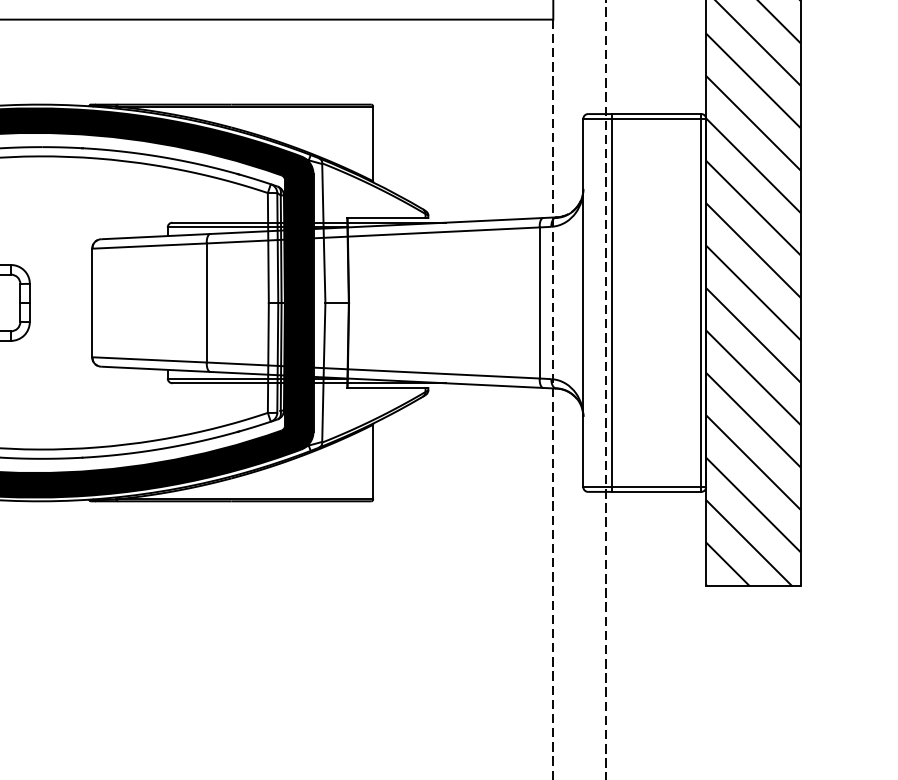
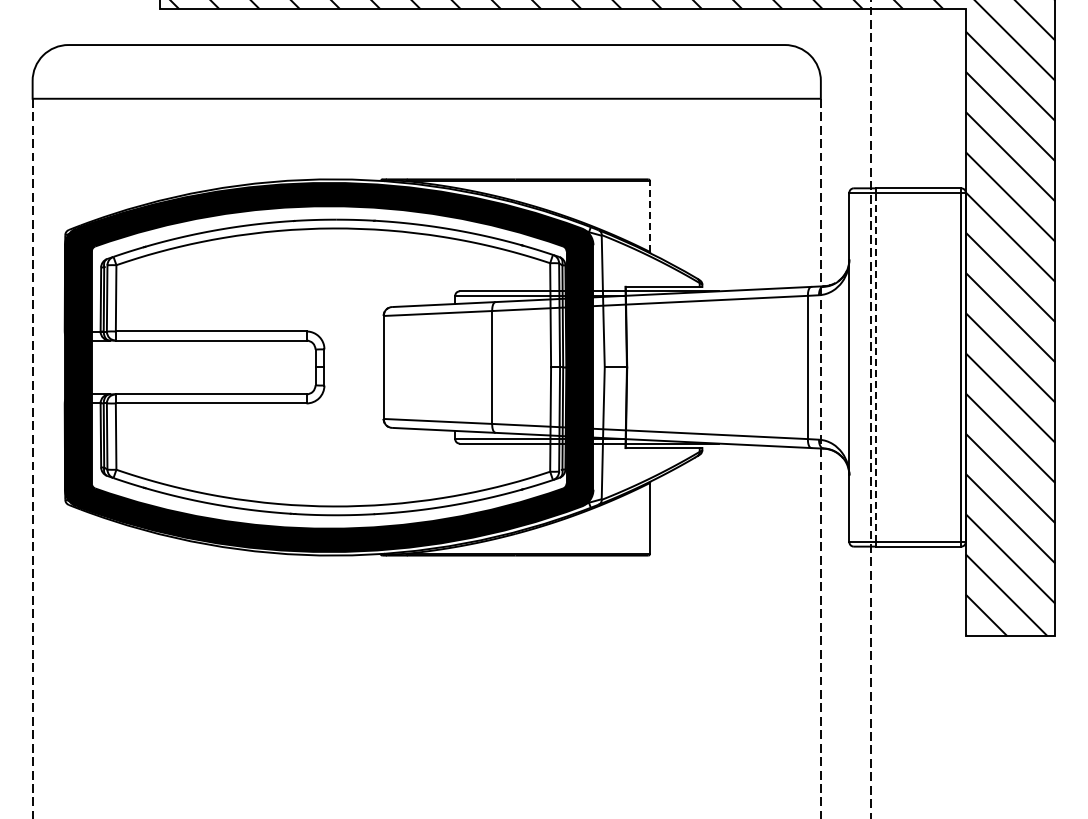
line: (373, 143) -> (650, 216), solid -> dashed
line: (611, 303) -> (876, 367), solid -> dashed

